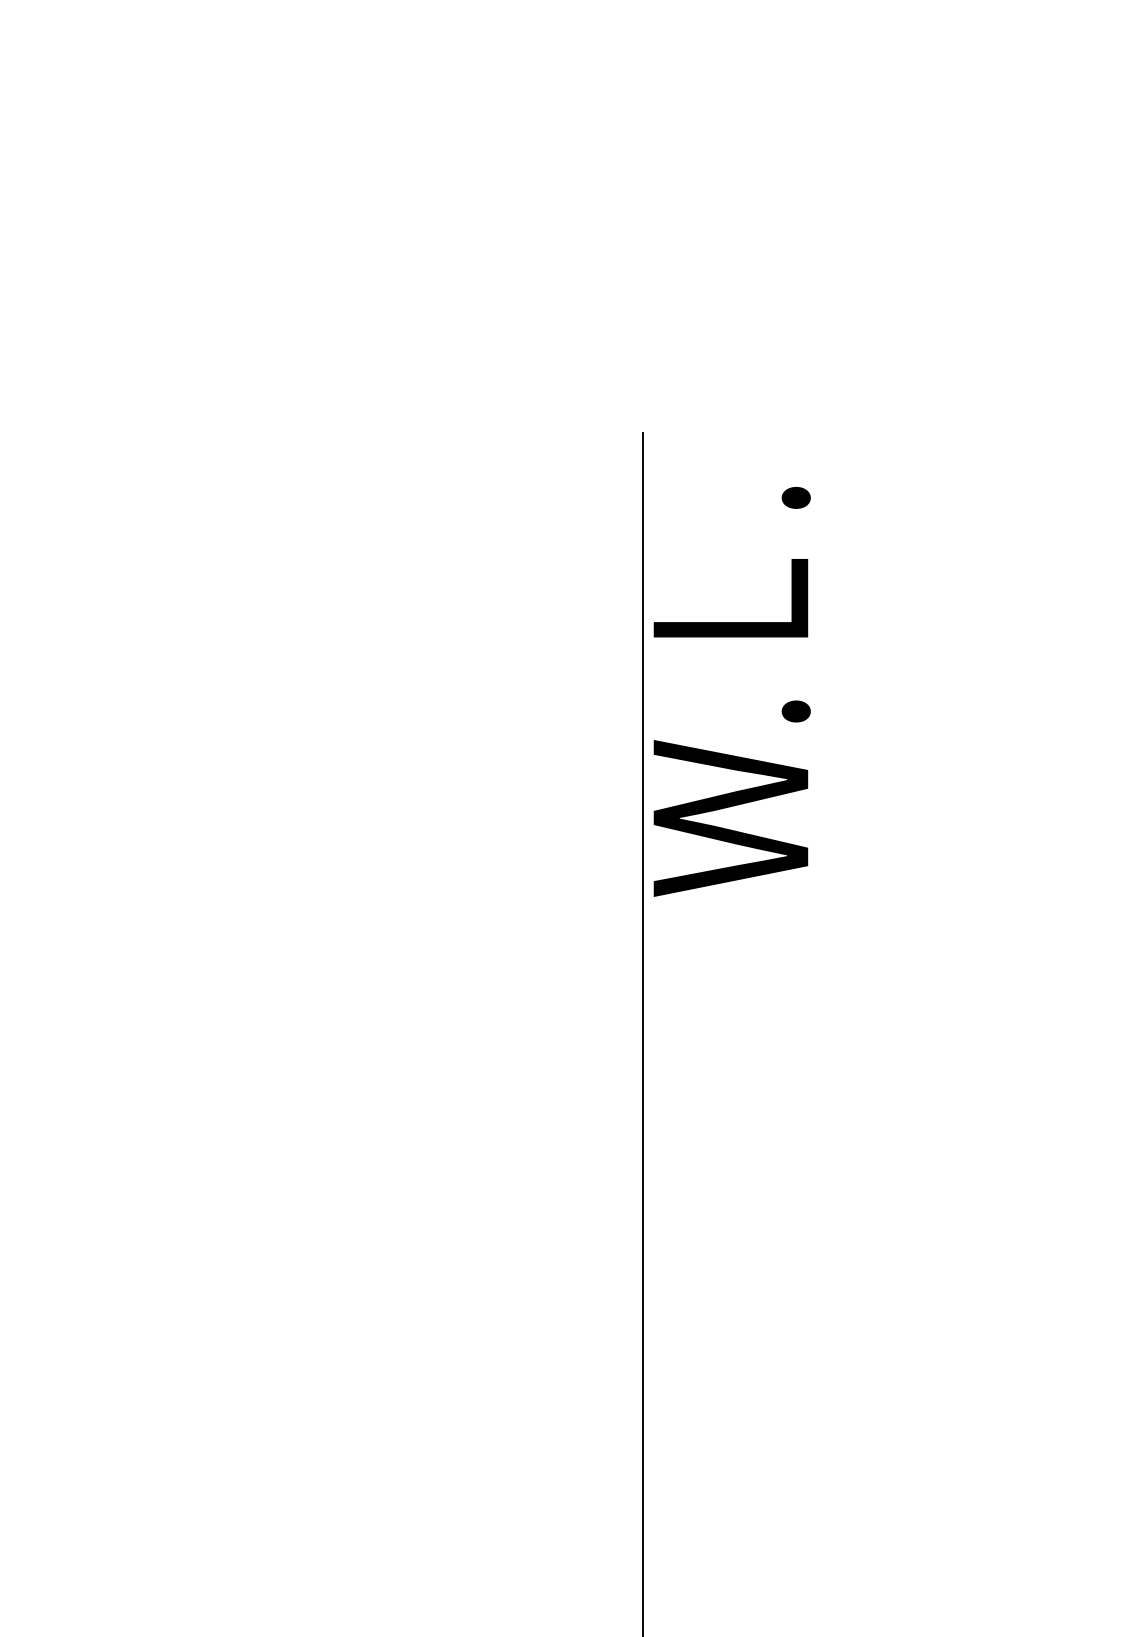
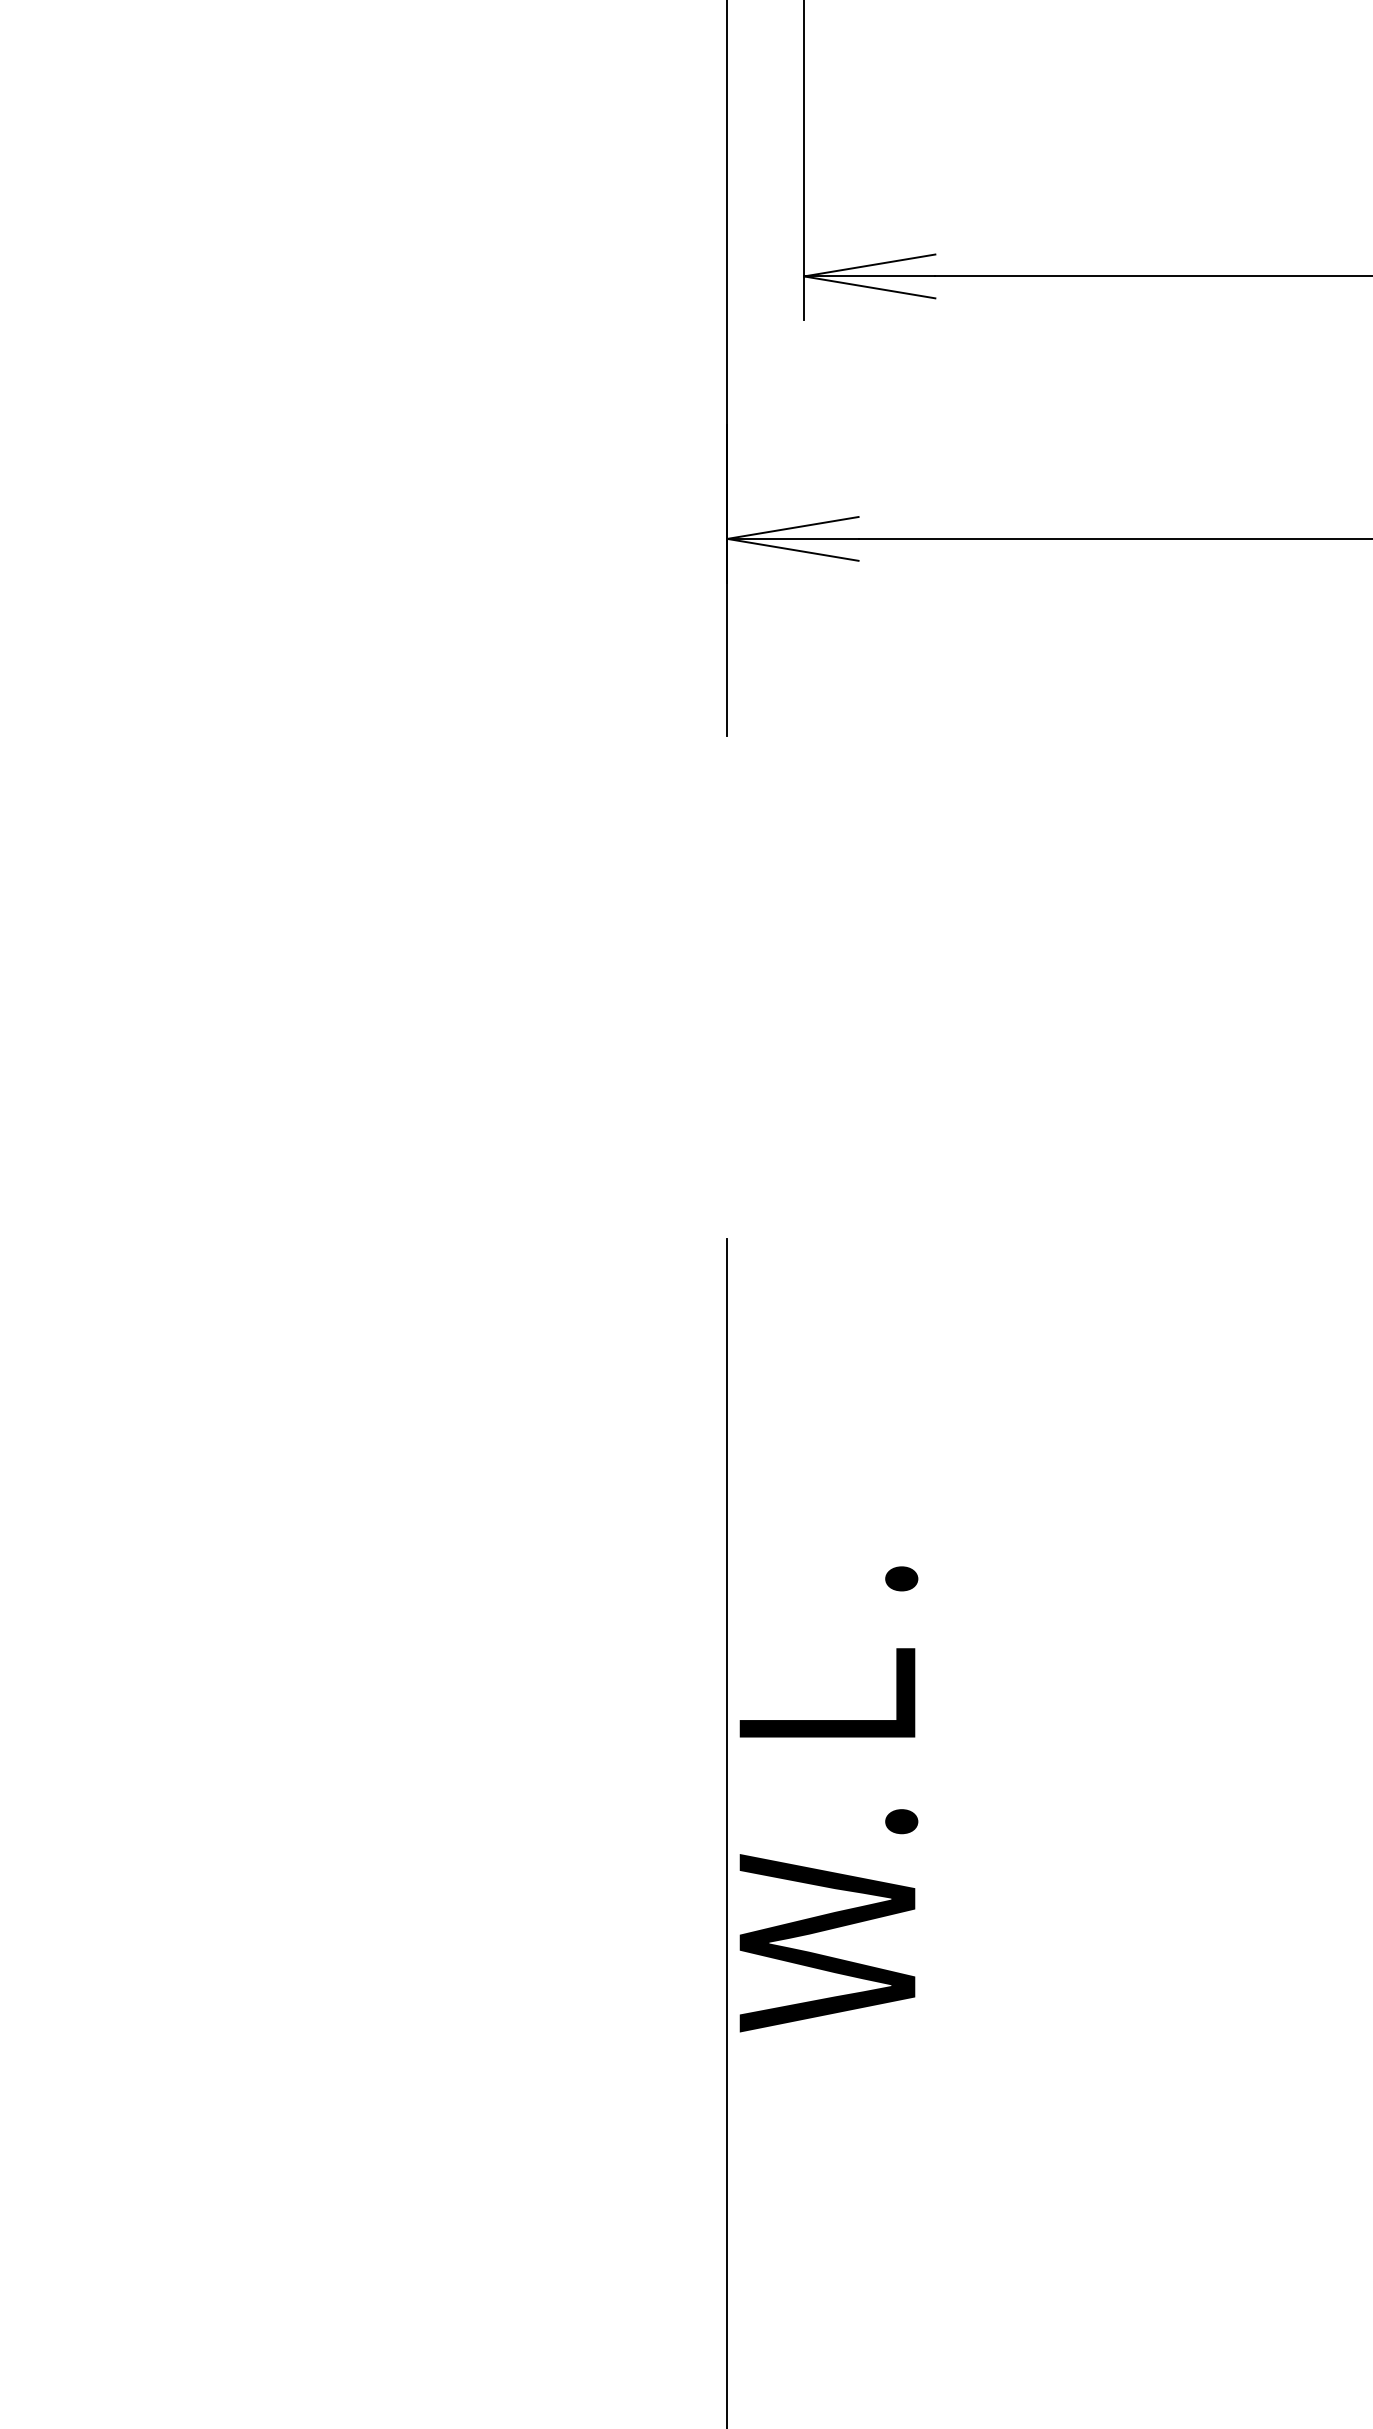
text: (731, 692) -> (828, 1799), moved

